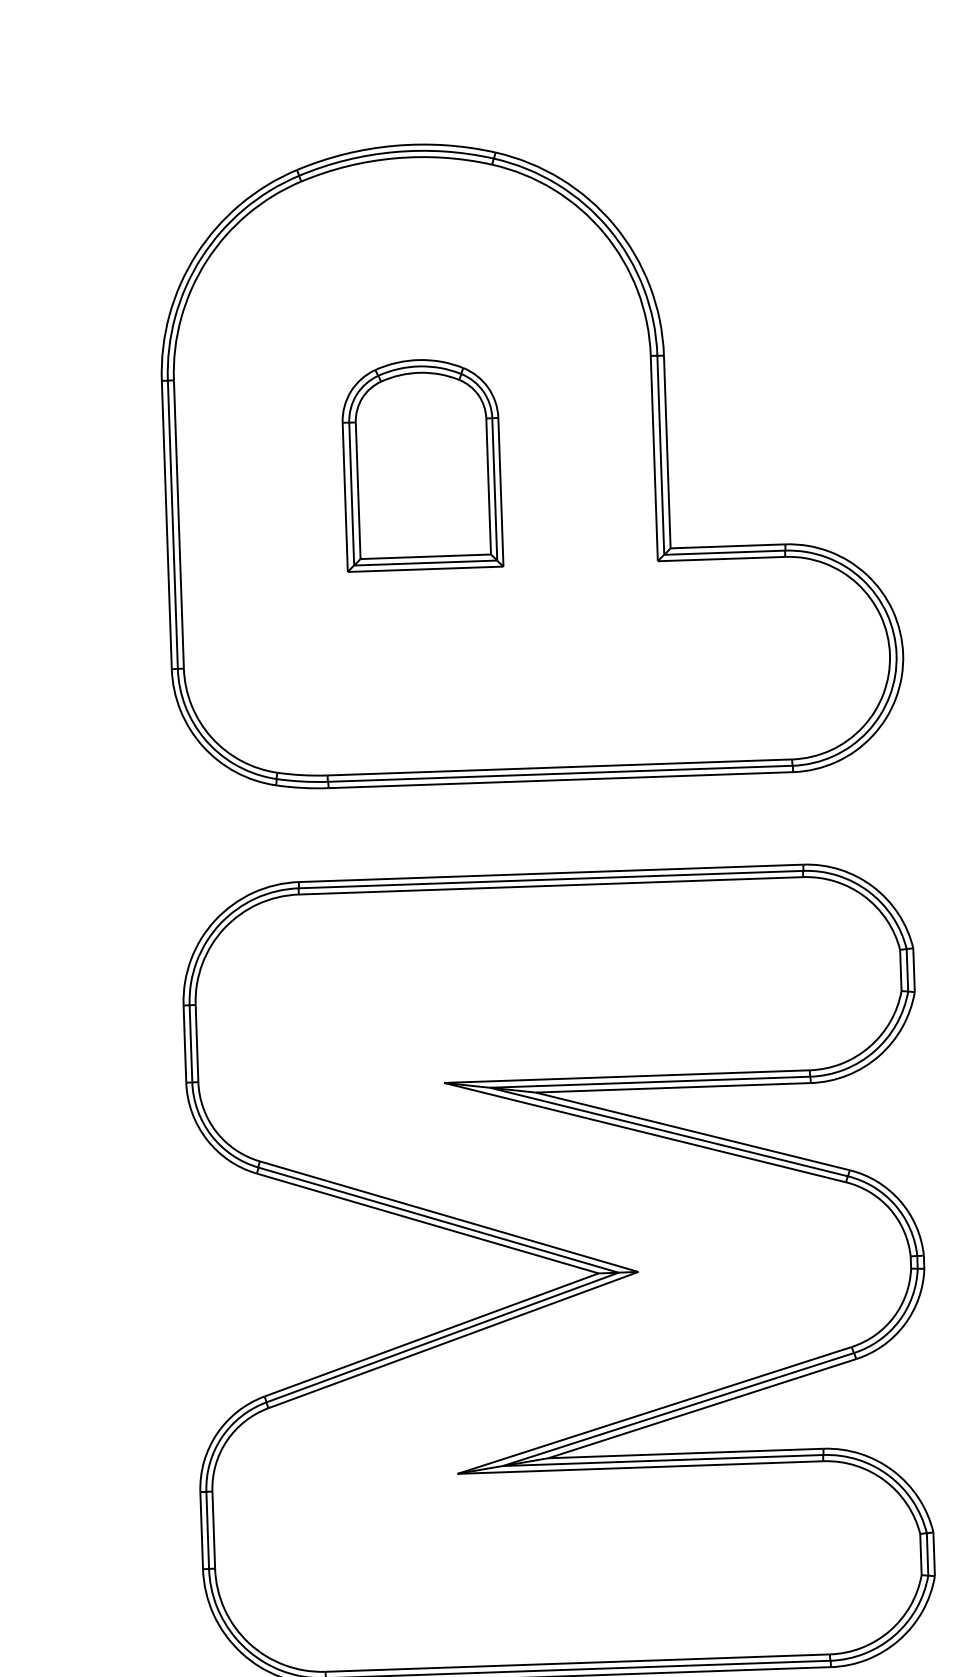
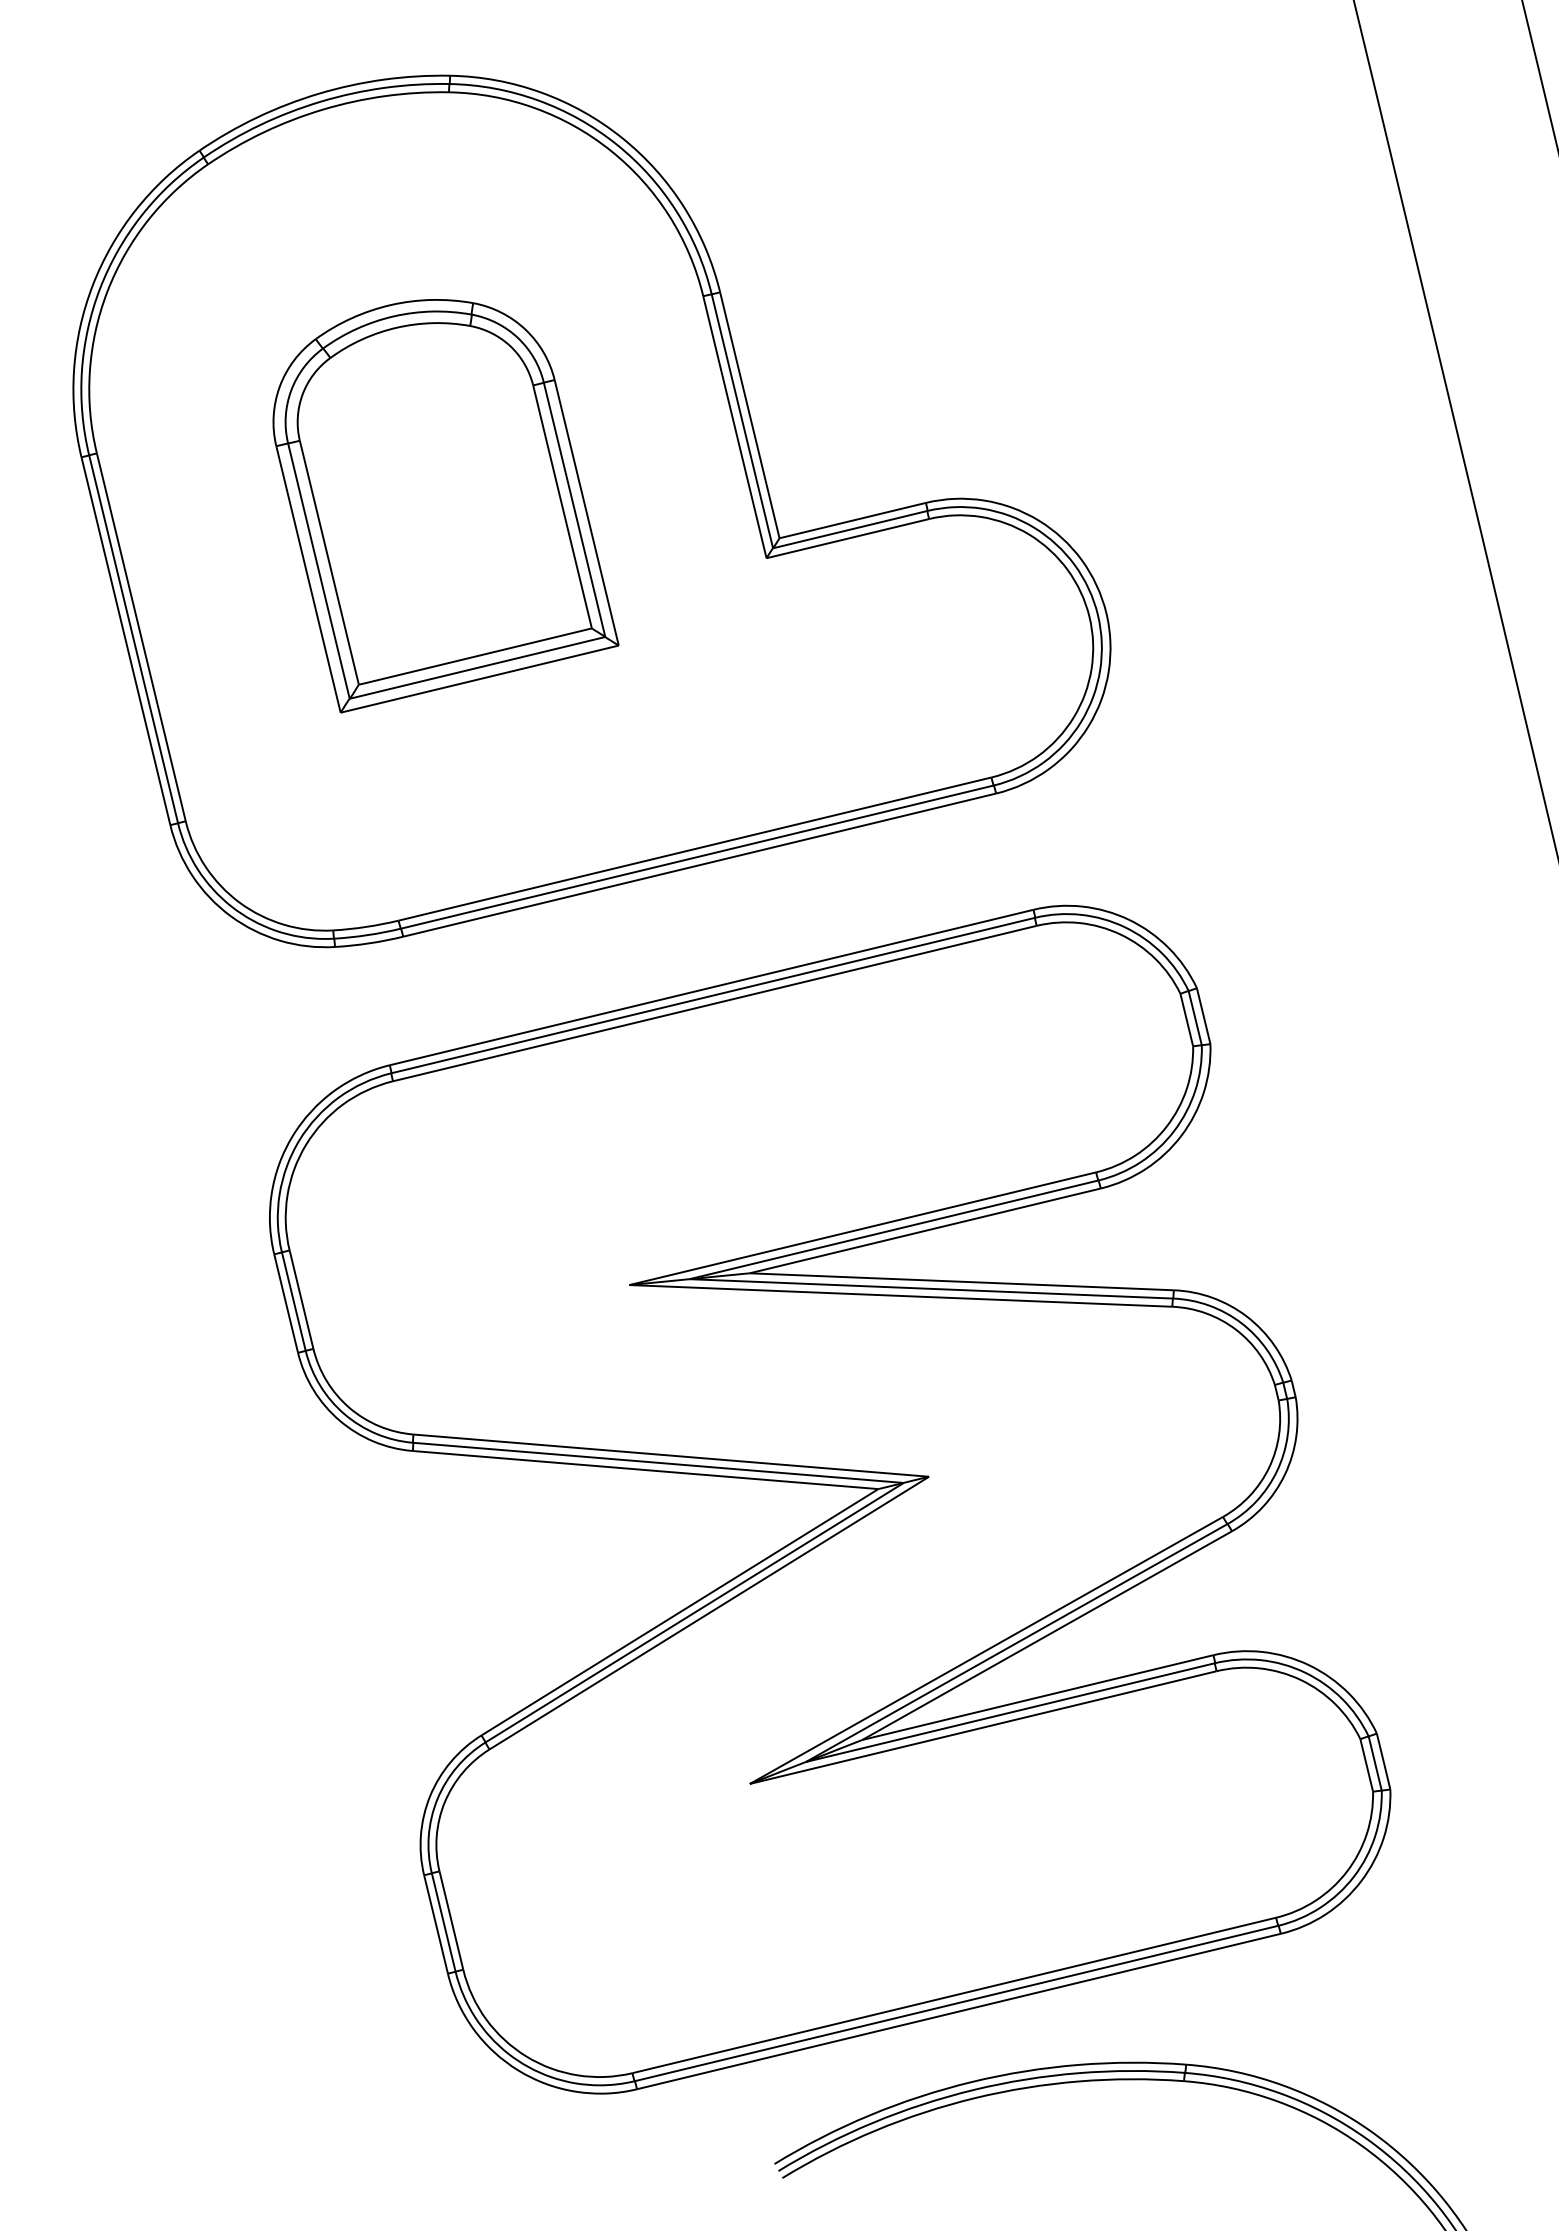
part: (426, 473) -> (446, 506), size x1.4

